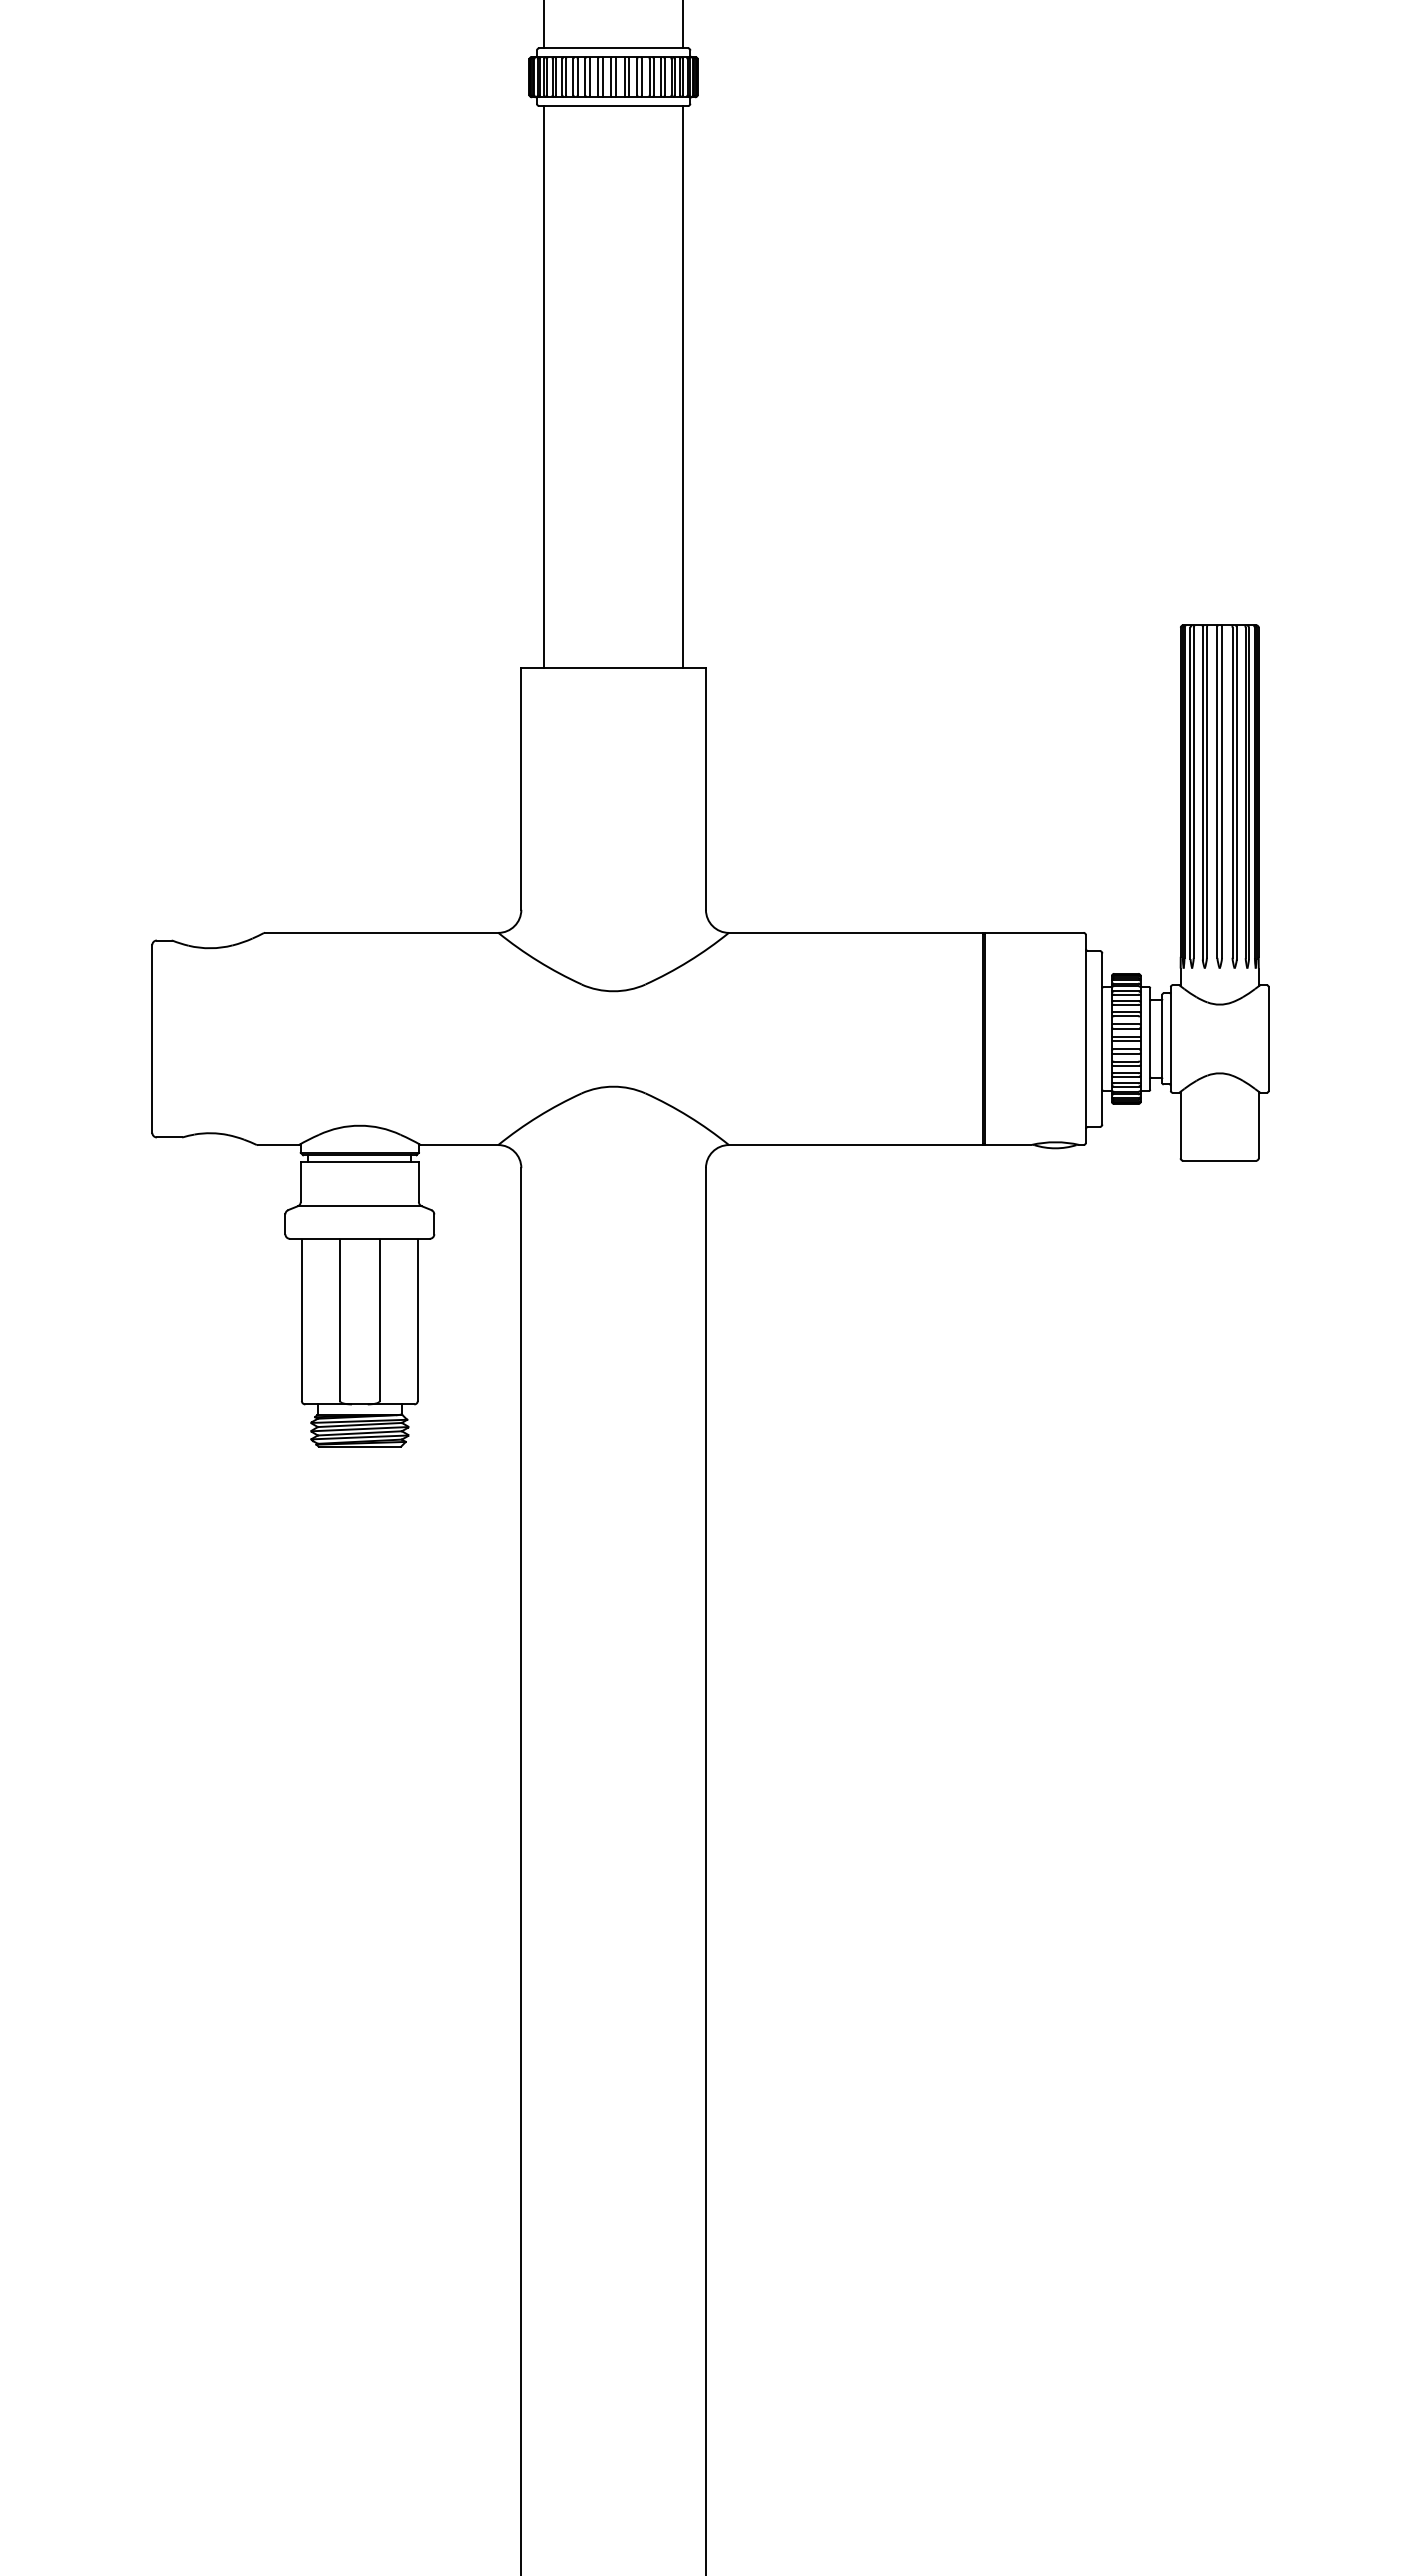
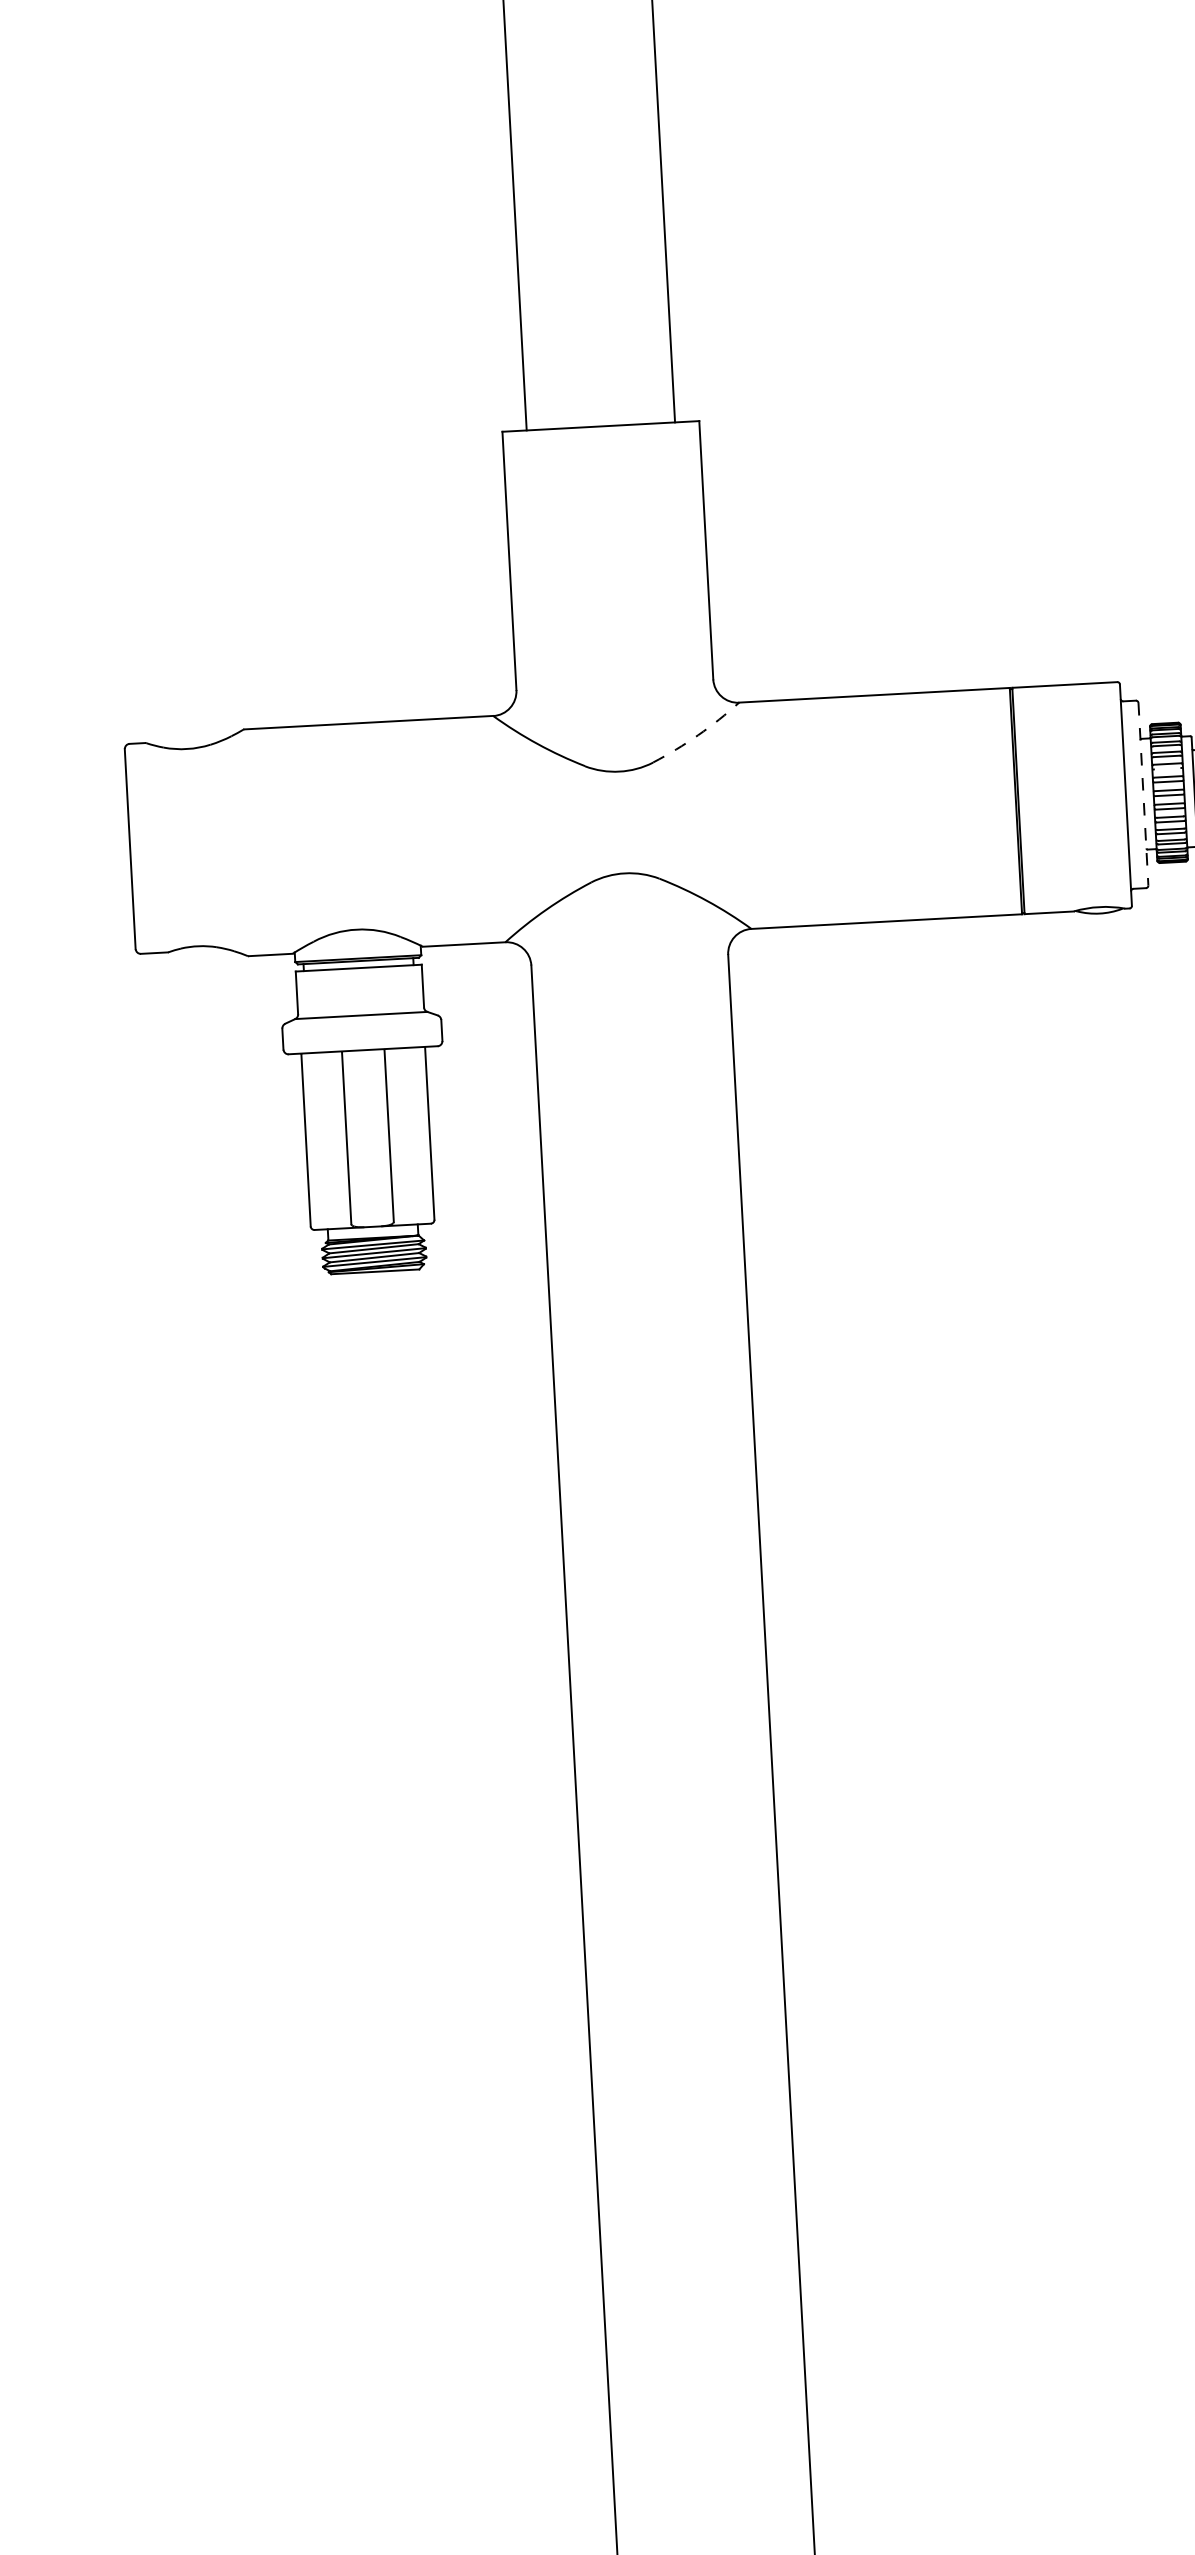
arc: (688, 961) -> (697, 735), solid -> dashed
line: (1126, 1016) -> (1167, 768), removed
line: (1102, 1038) -> (1143, 793), solid -> dashed

